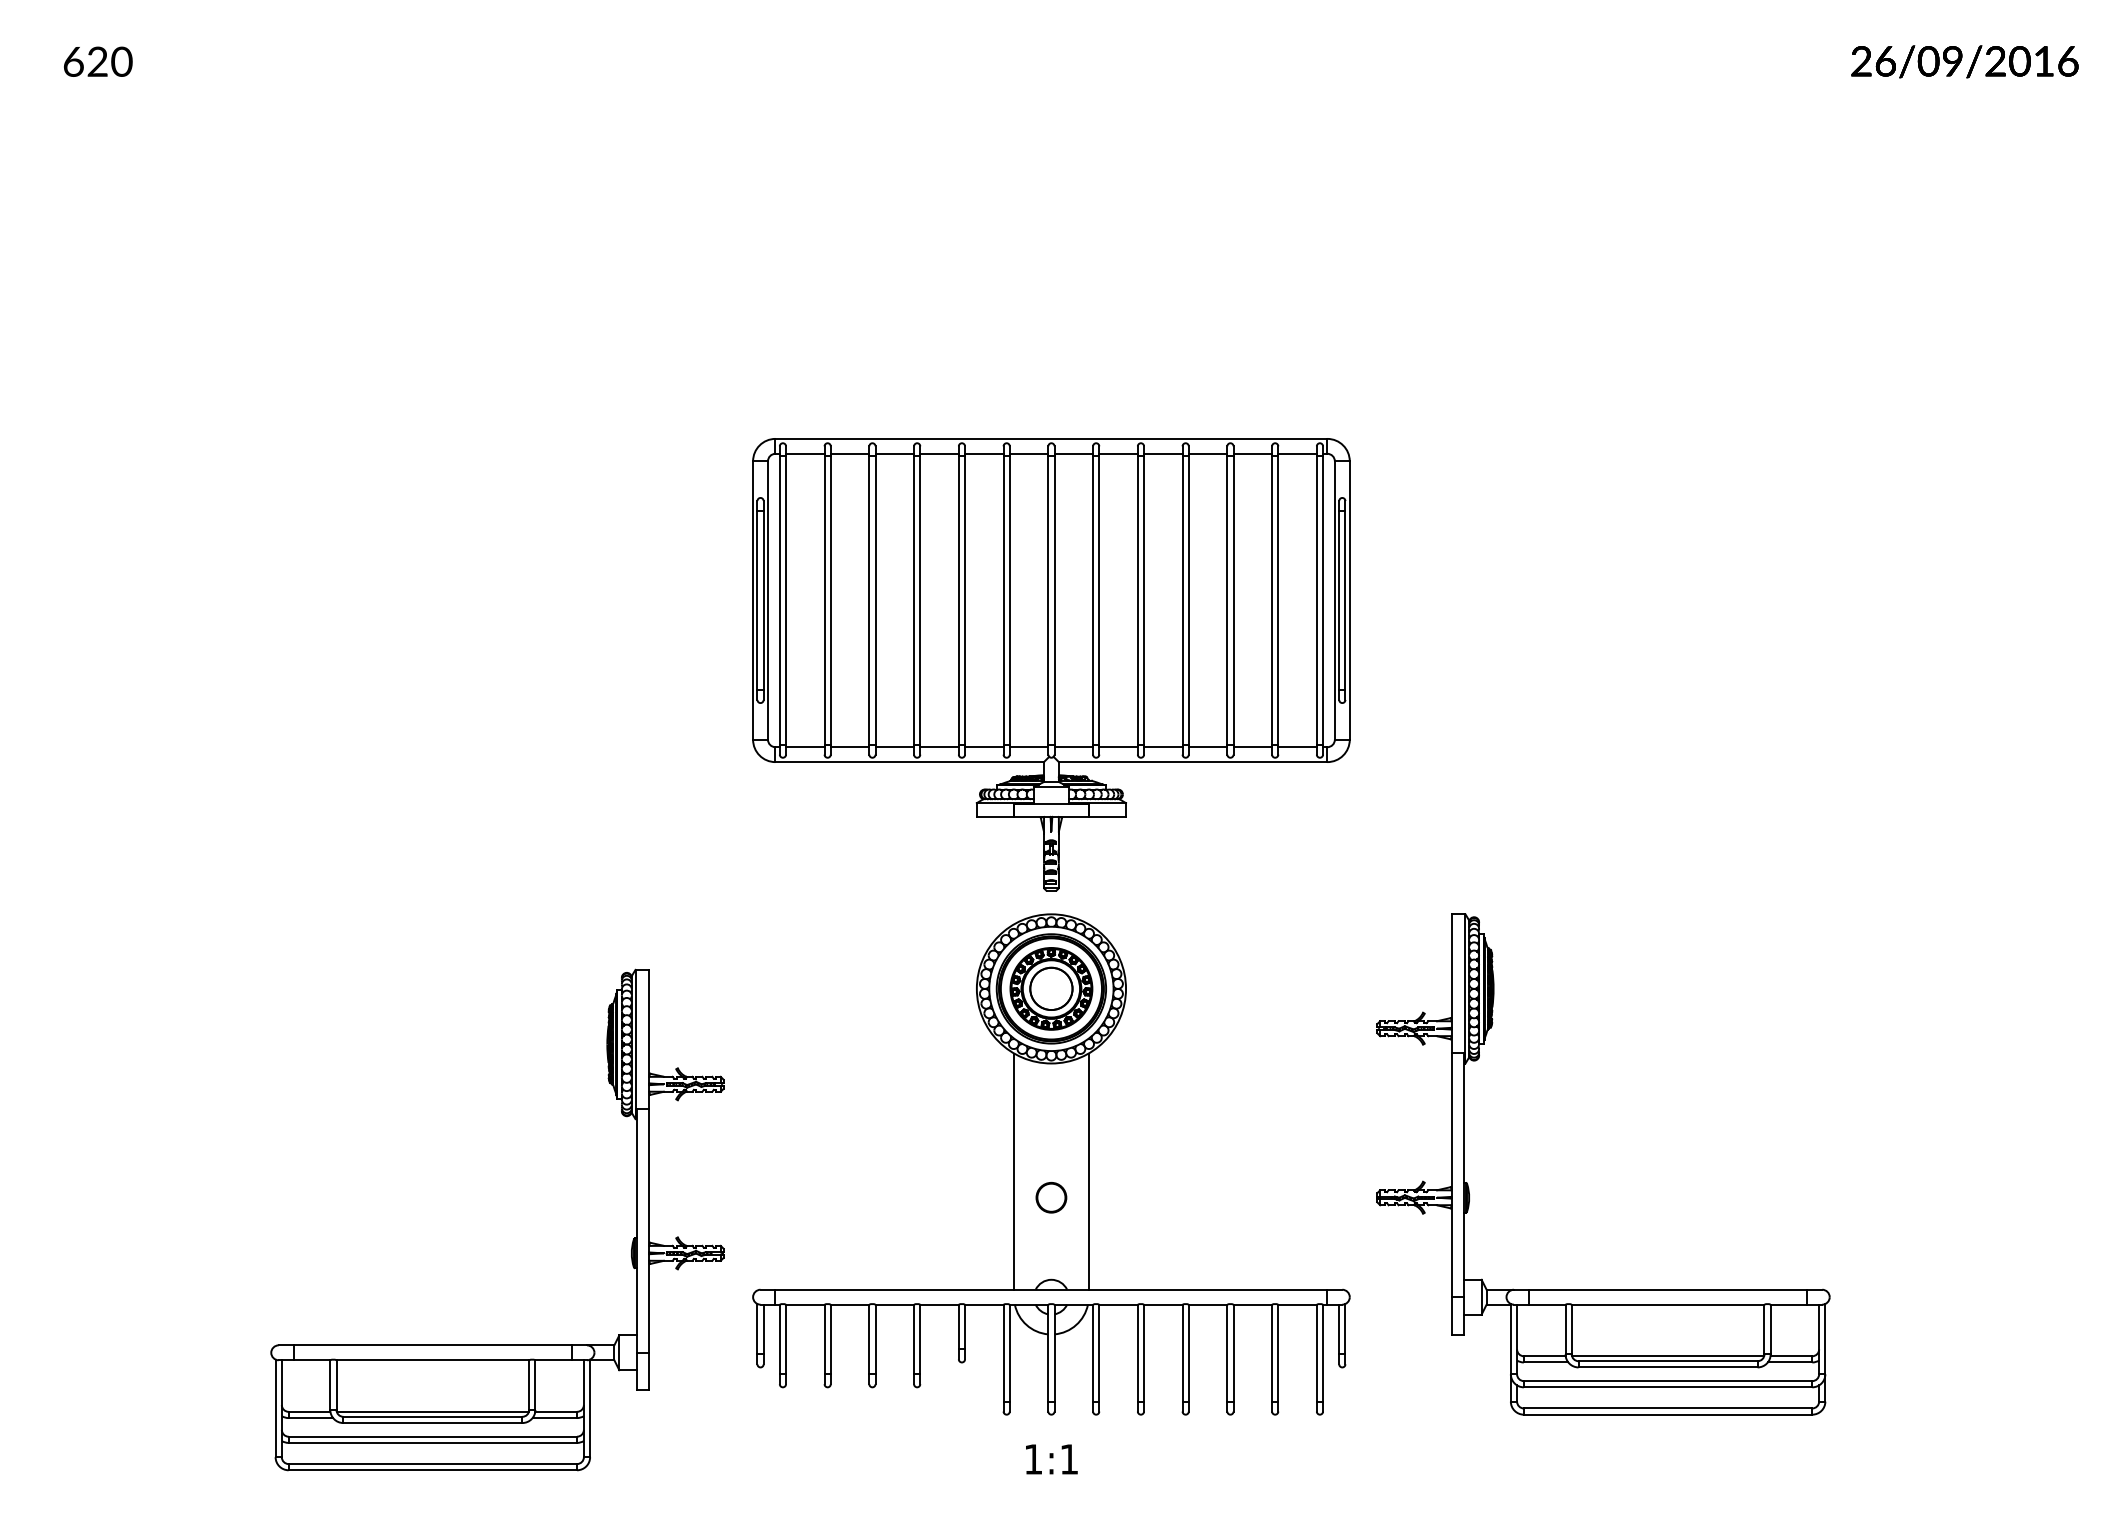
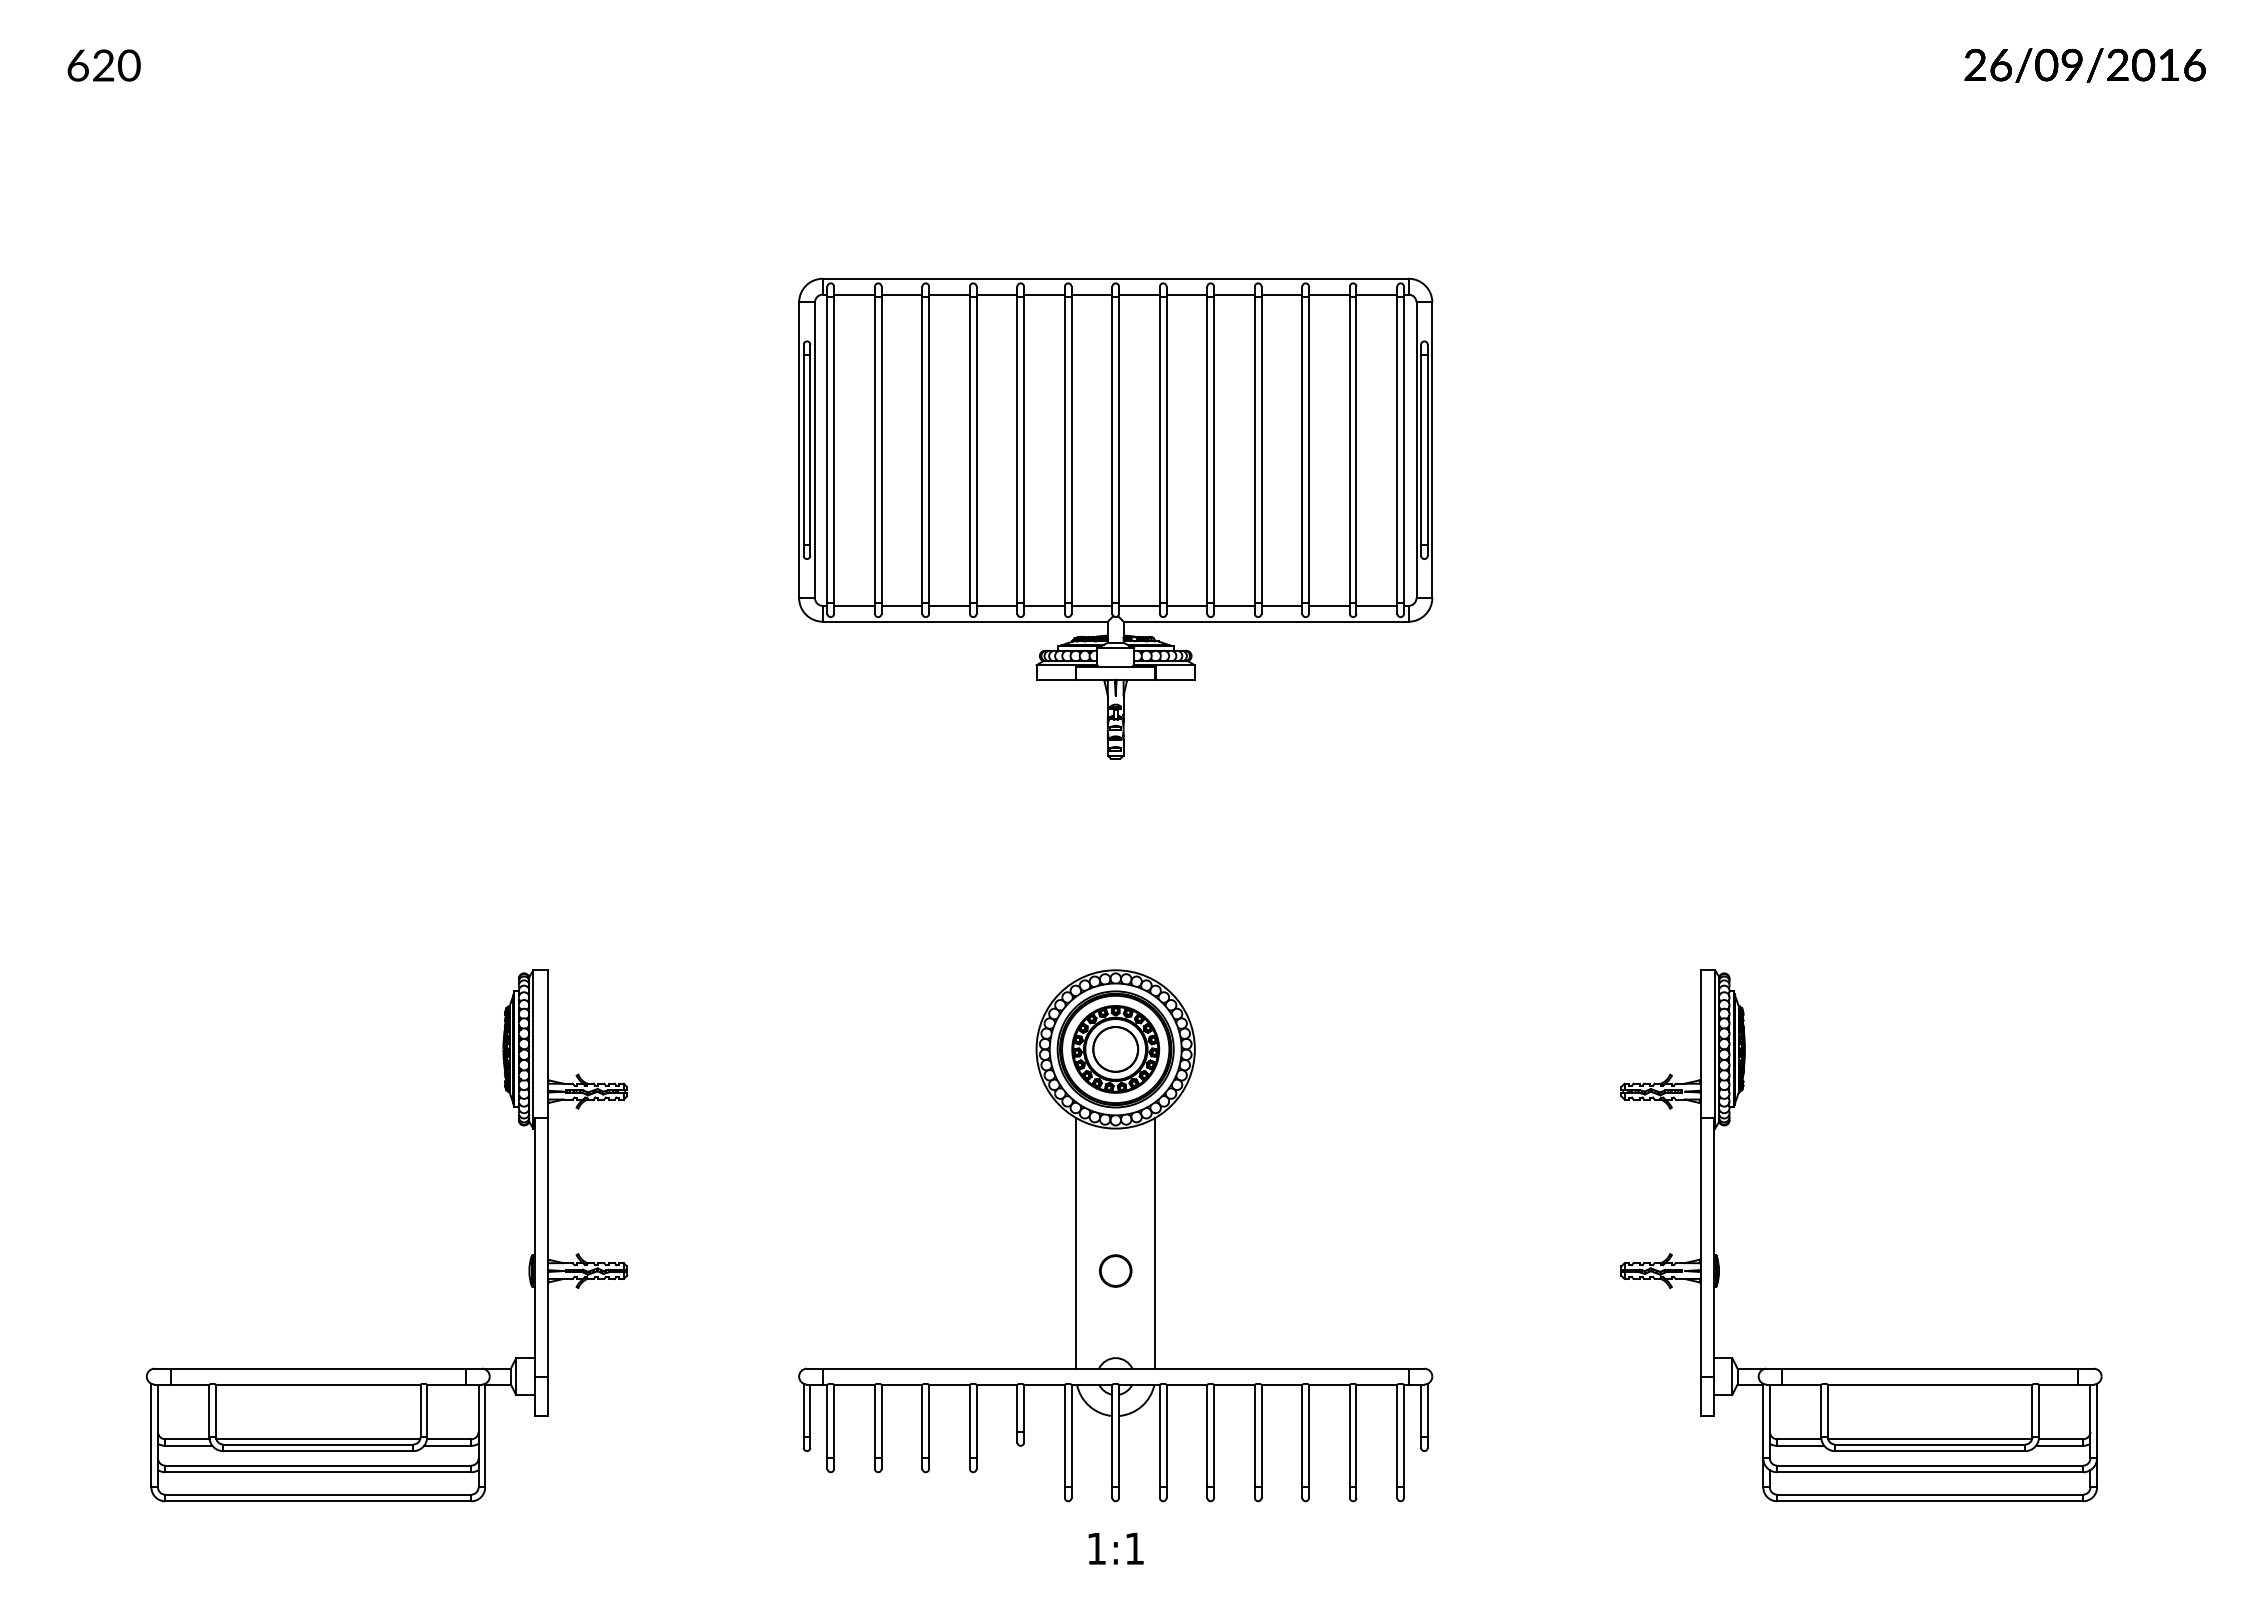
part: (1051, 664) -> (1115, 518), moved
part: (1603, 1289) -> (1861, 1368), moved
part: (497, 1345) -> (386, 1368), moved

